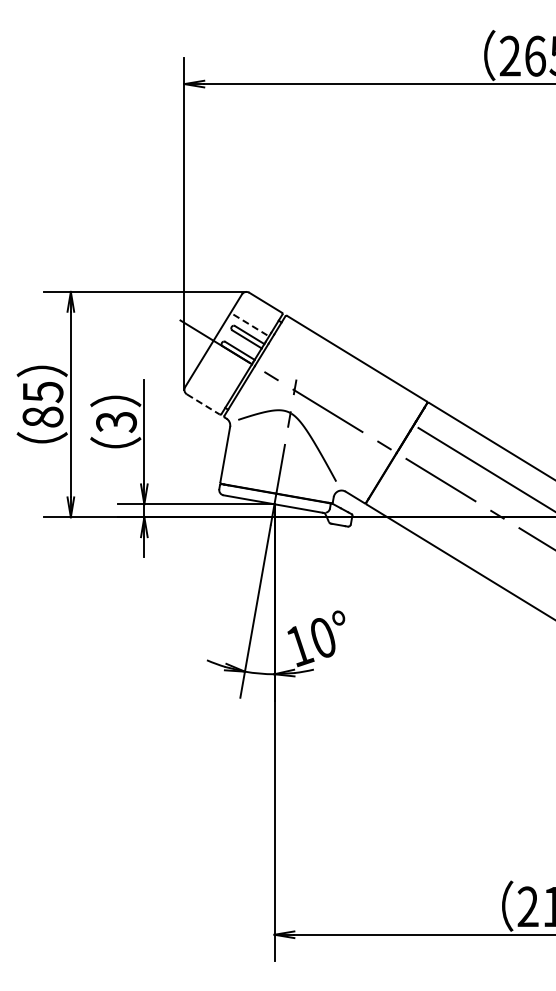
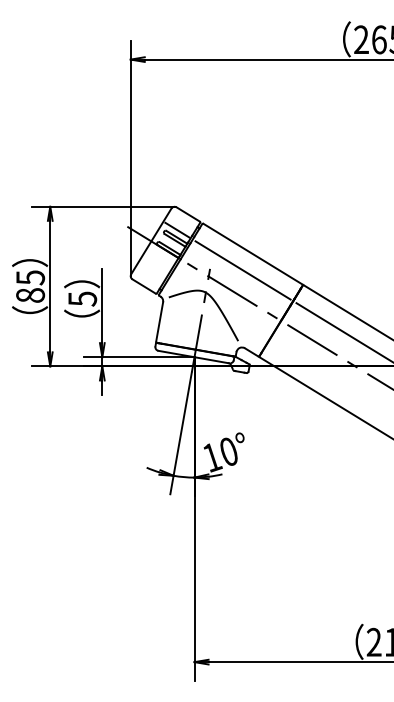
line: (250, 324) -> (177, 229), dashed -> solid
line: (343, 381) -> (243, 270), added
line: (203, 404) -> (144, 286), dashed -> solid
text: (116, 421) -> (82, 298), 3 -> 5

